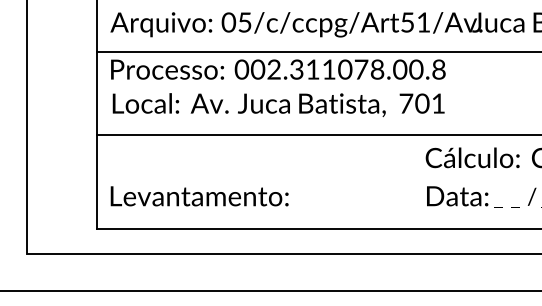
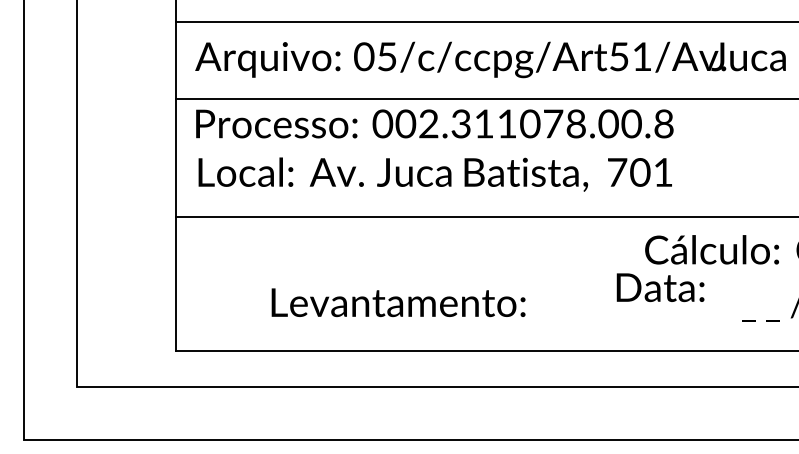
text: (199, 196) -> (398, 302), moved
text: (457, 196) -> (660, 287), moved

